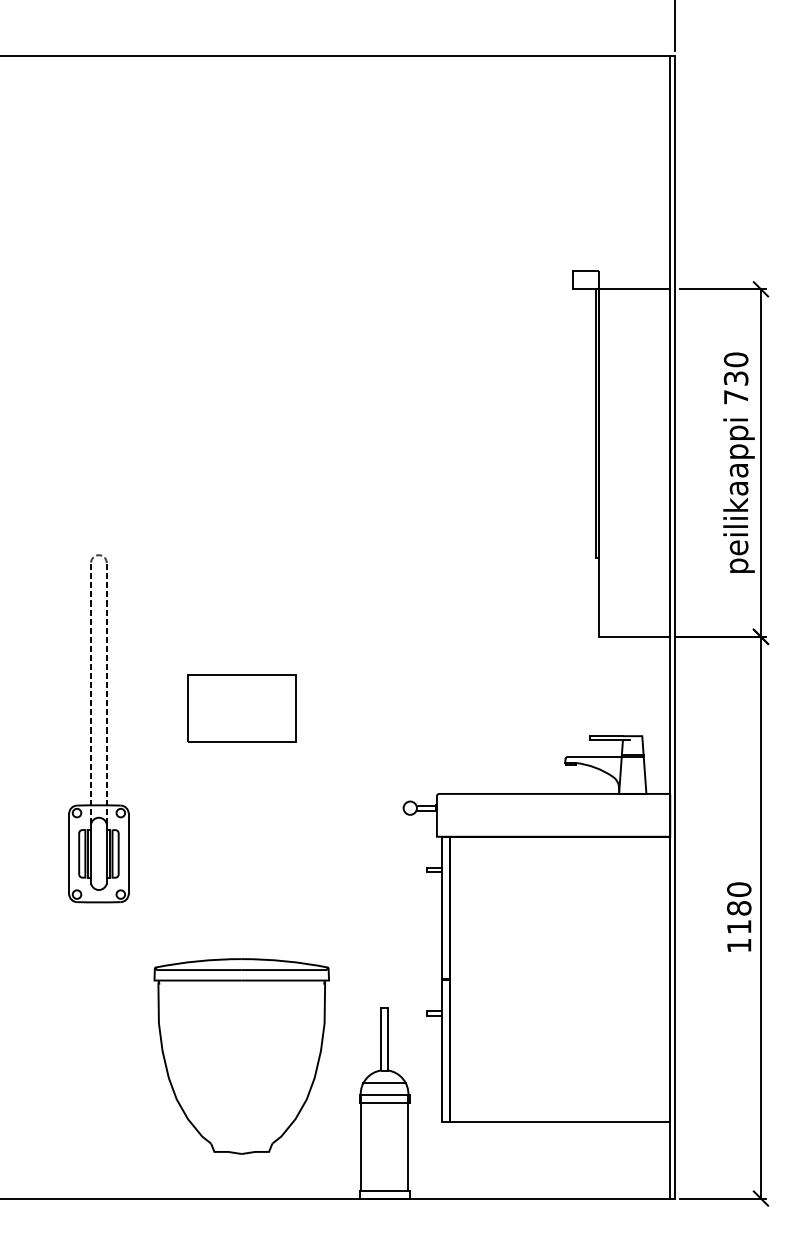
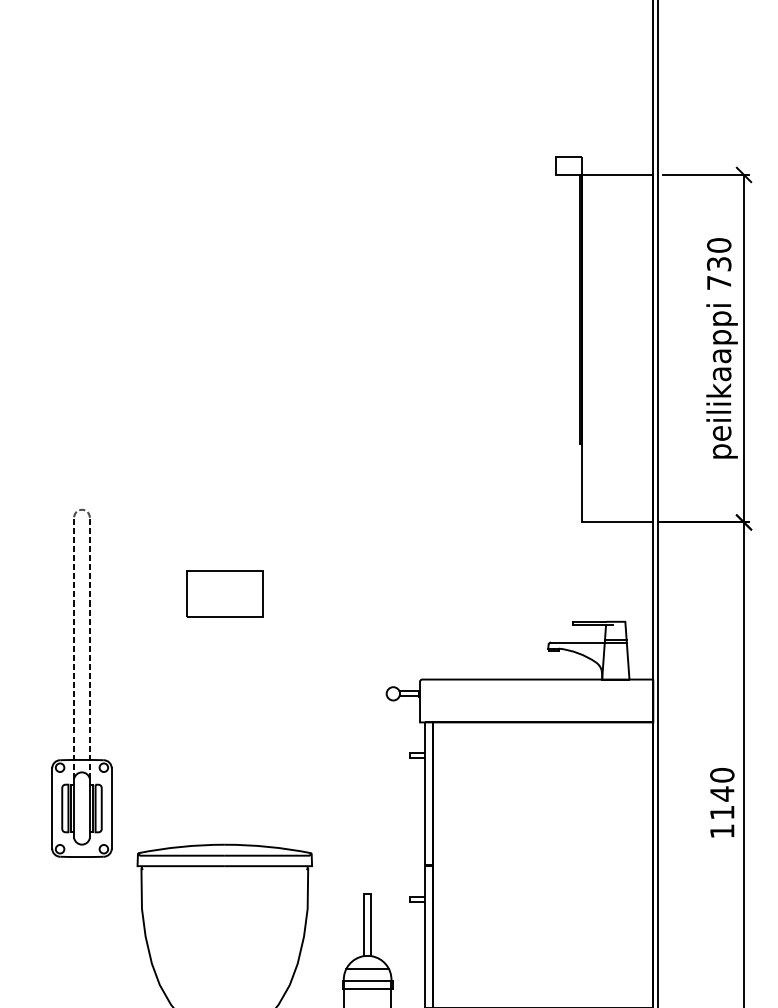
part: (241, 708) -> (224, 594), size x0.7
part: (91, 728) -> (74, 683), moved
text: (739, 908) -> (722, 794), 1180 -> 1140

